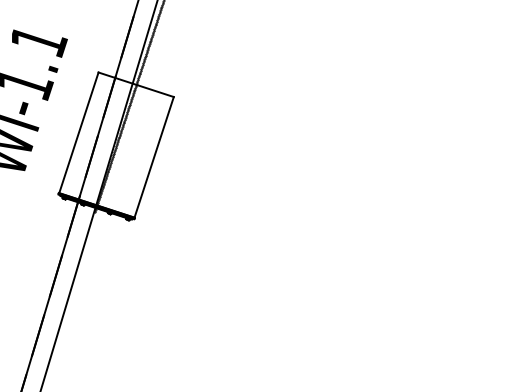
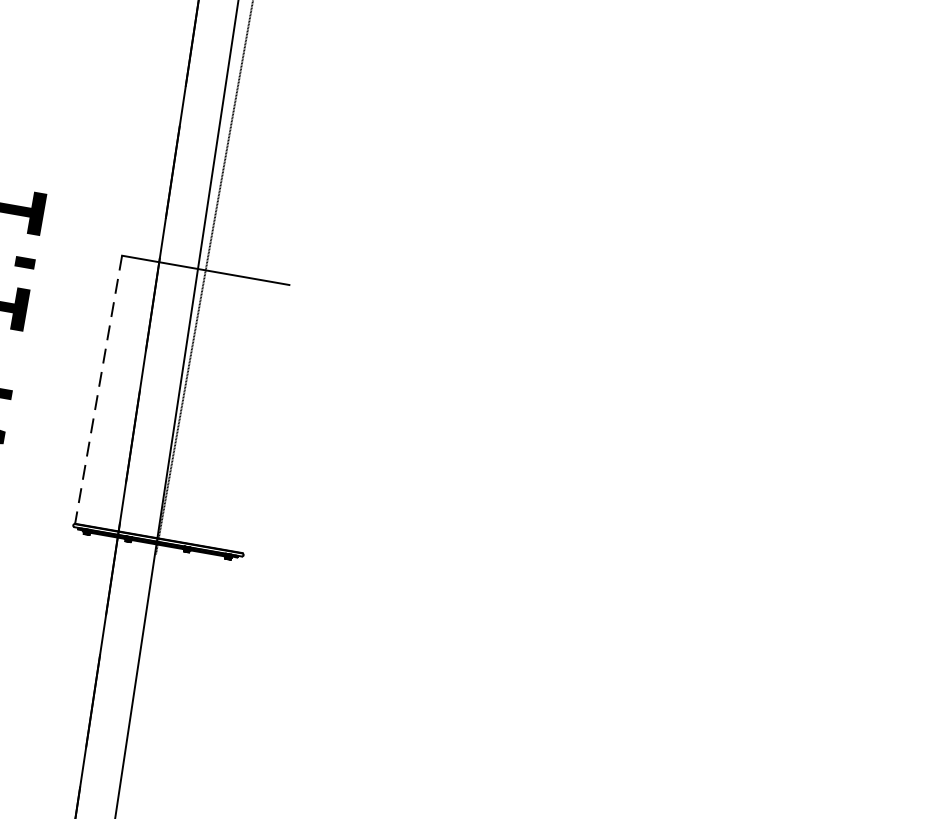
line: (78, 133) -> (97, 391), solid -> dashed
line: (153, 157) -> (264, 419), removed

